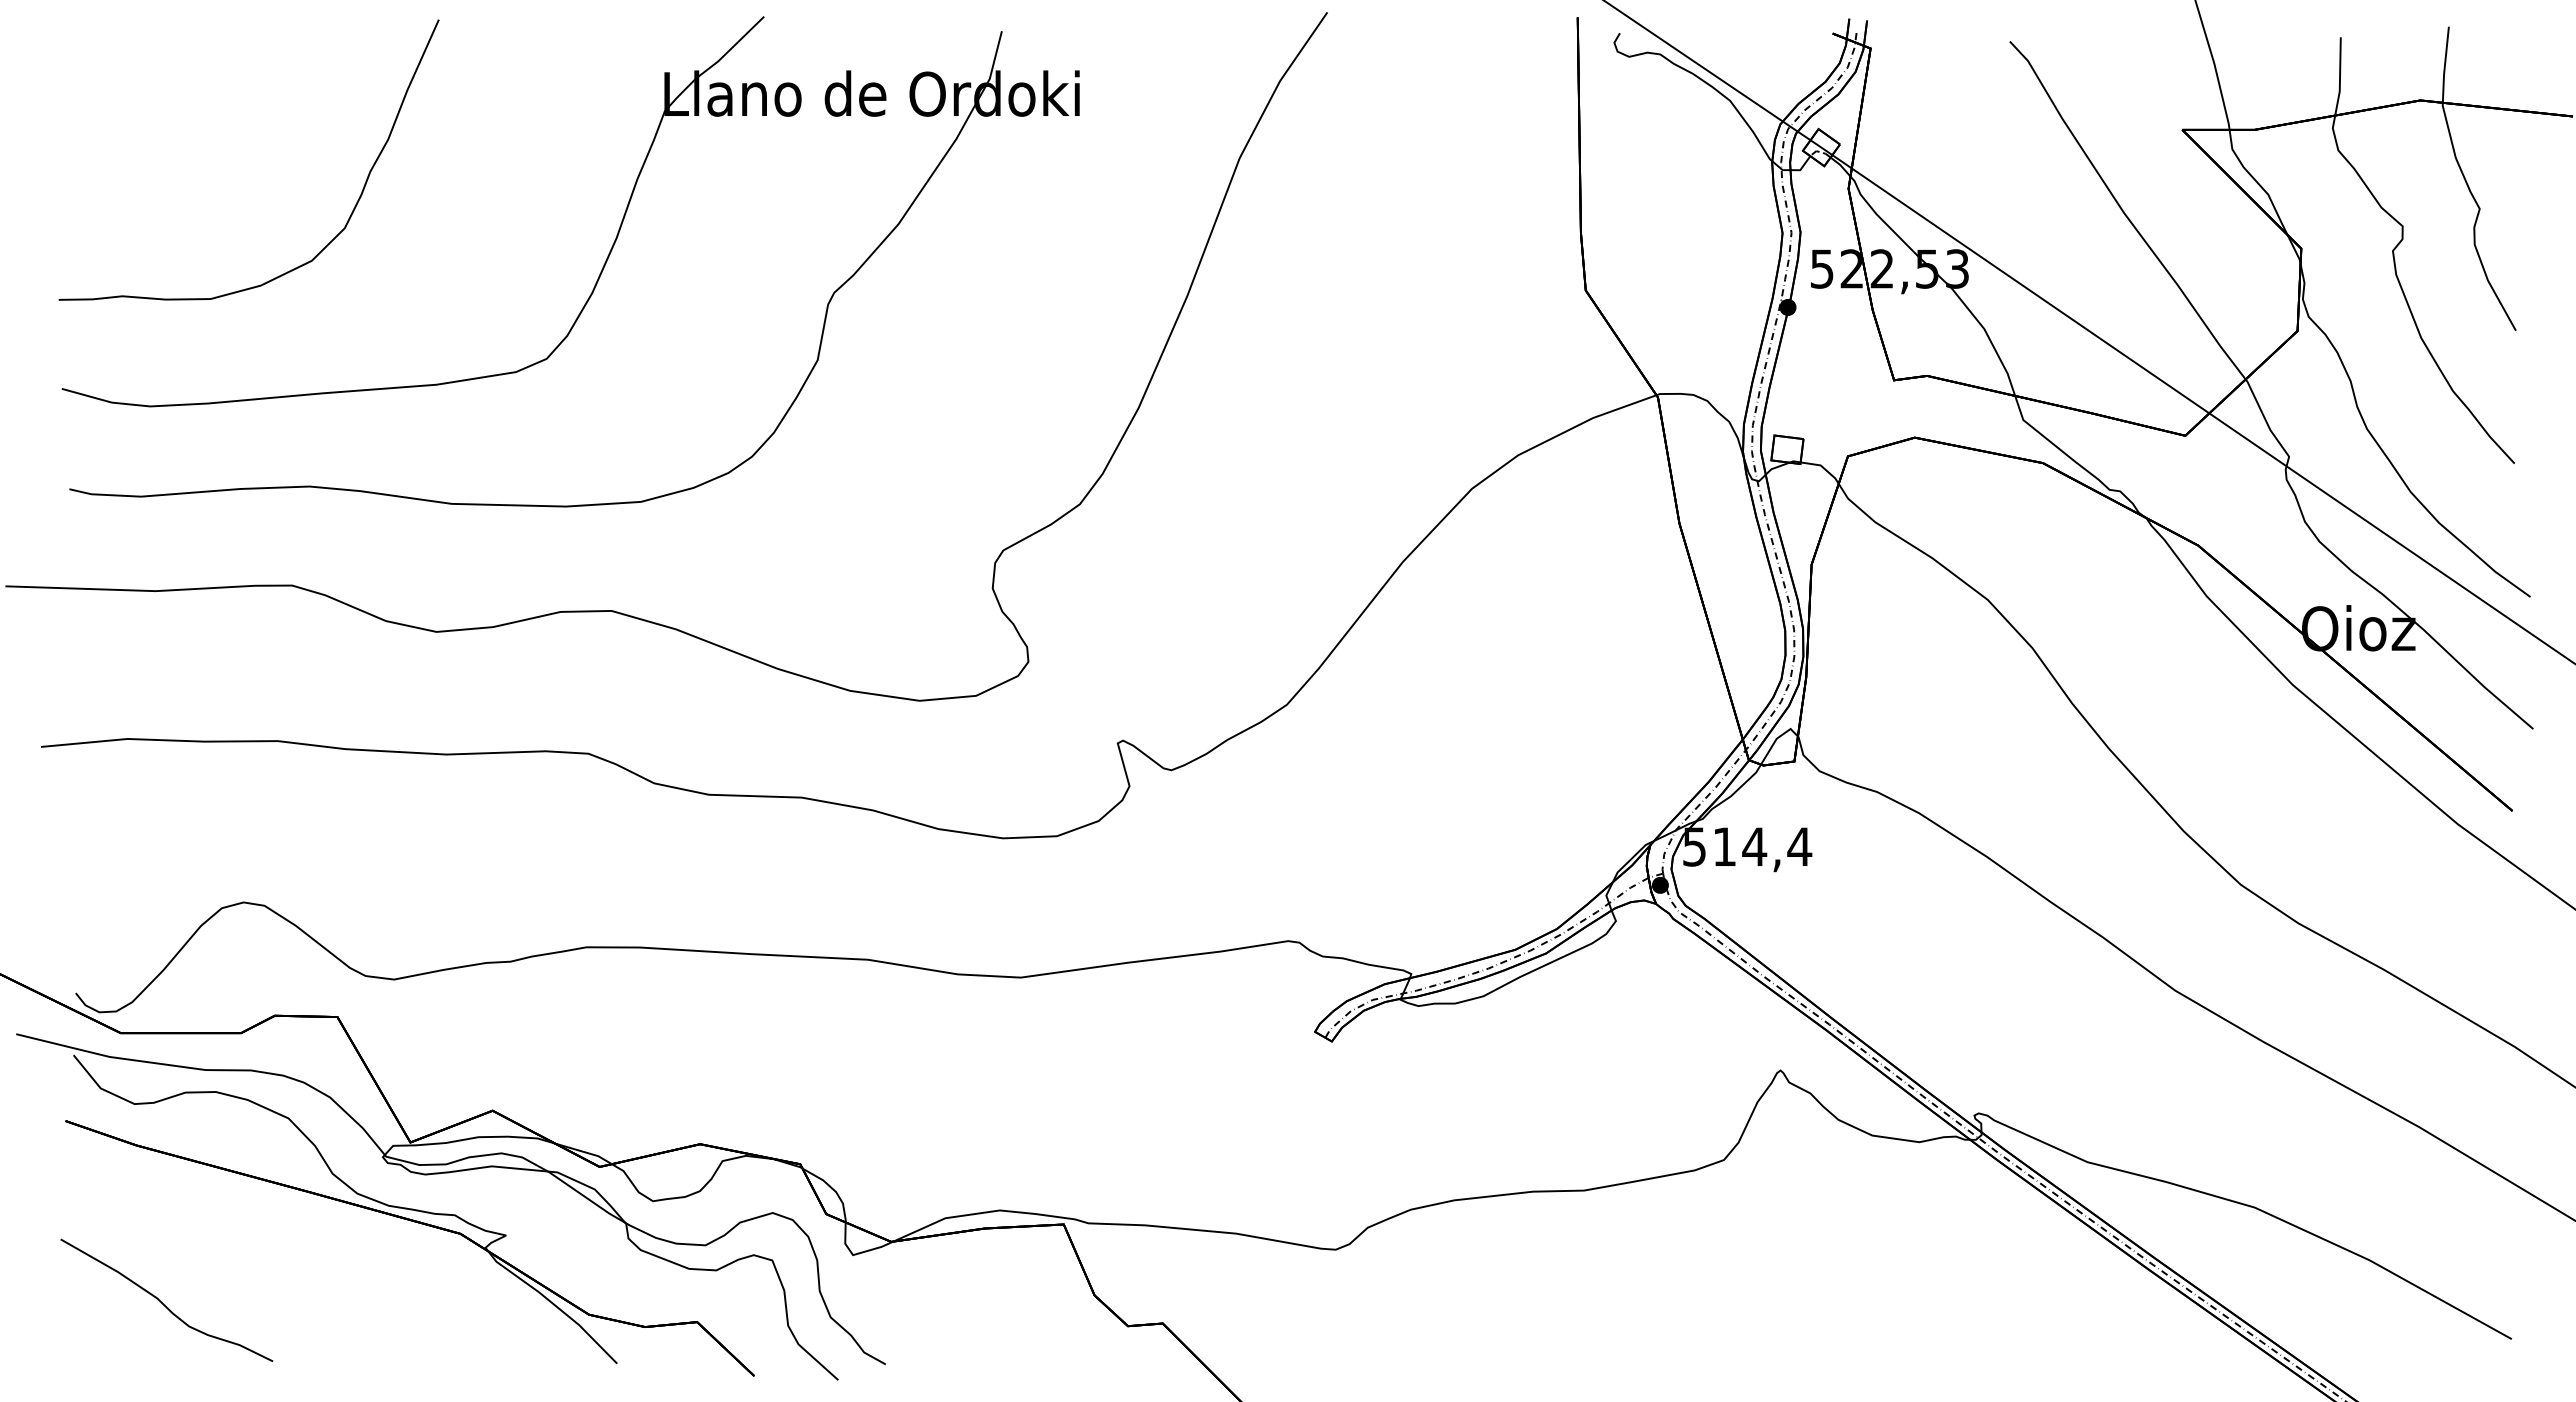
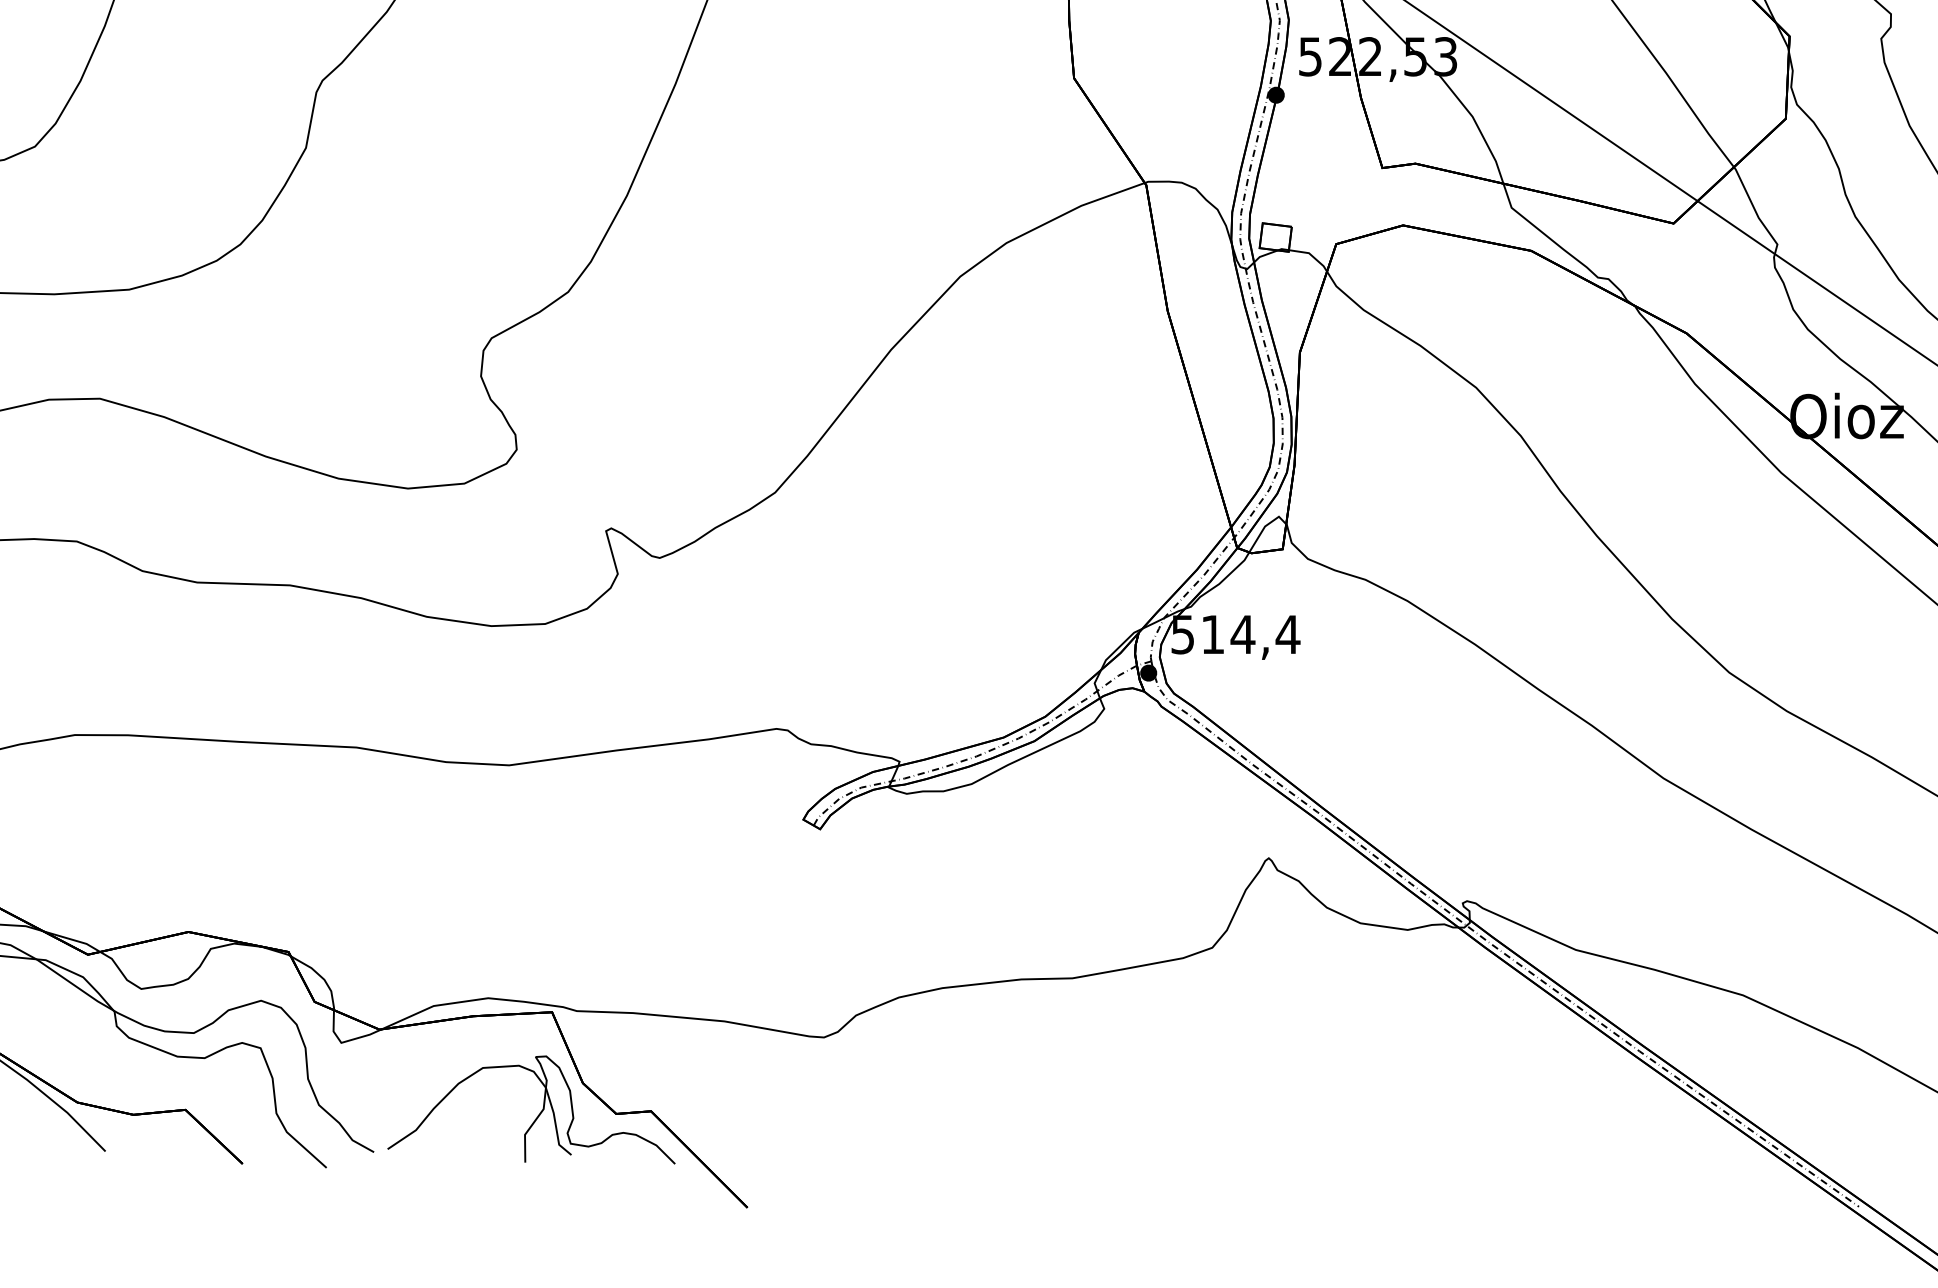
part: (1049, 1327) -> (537, 1115), added

